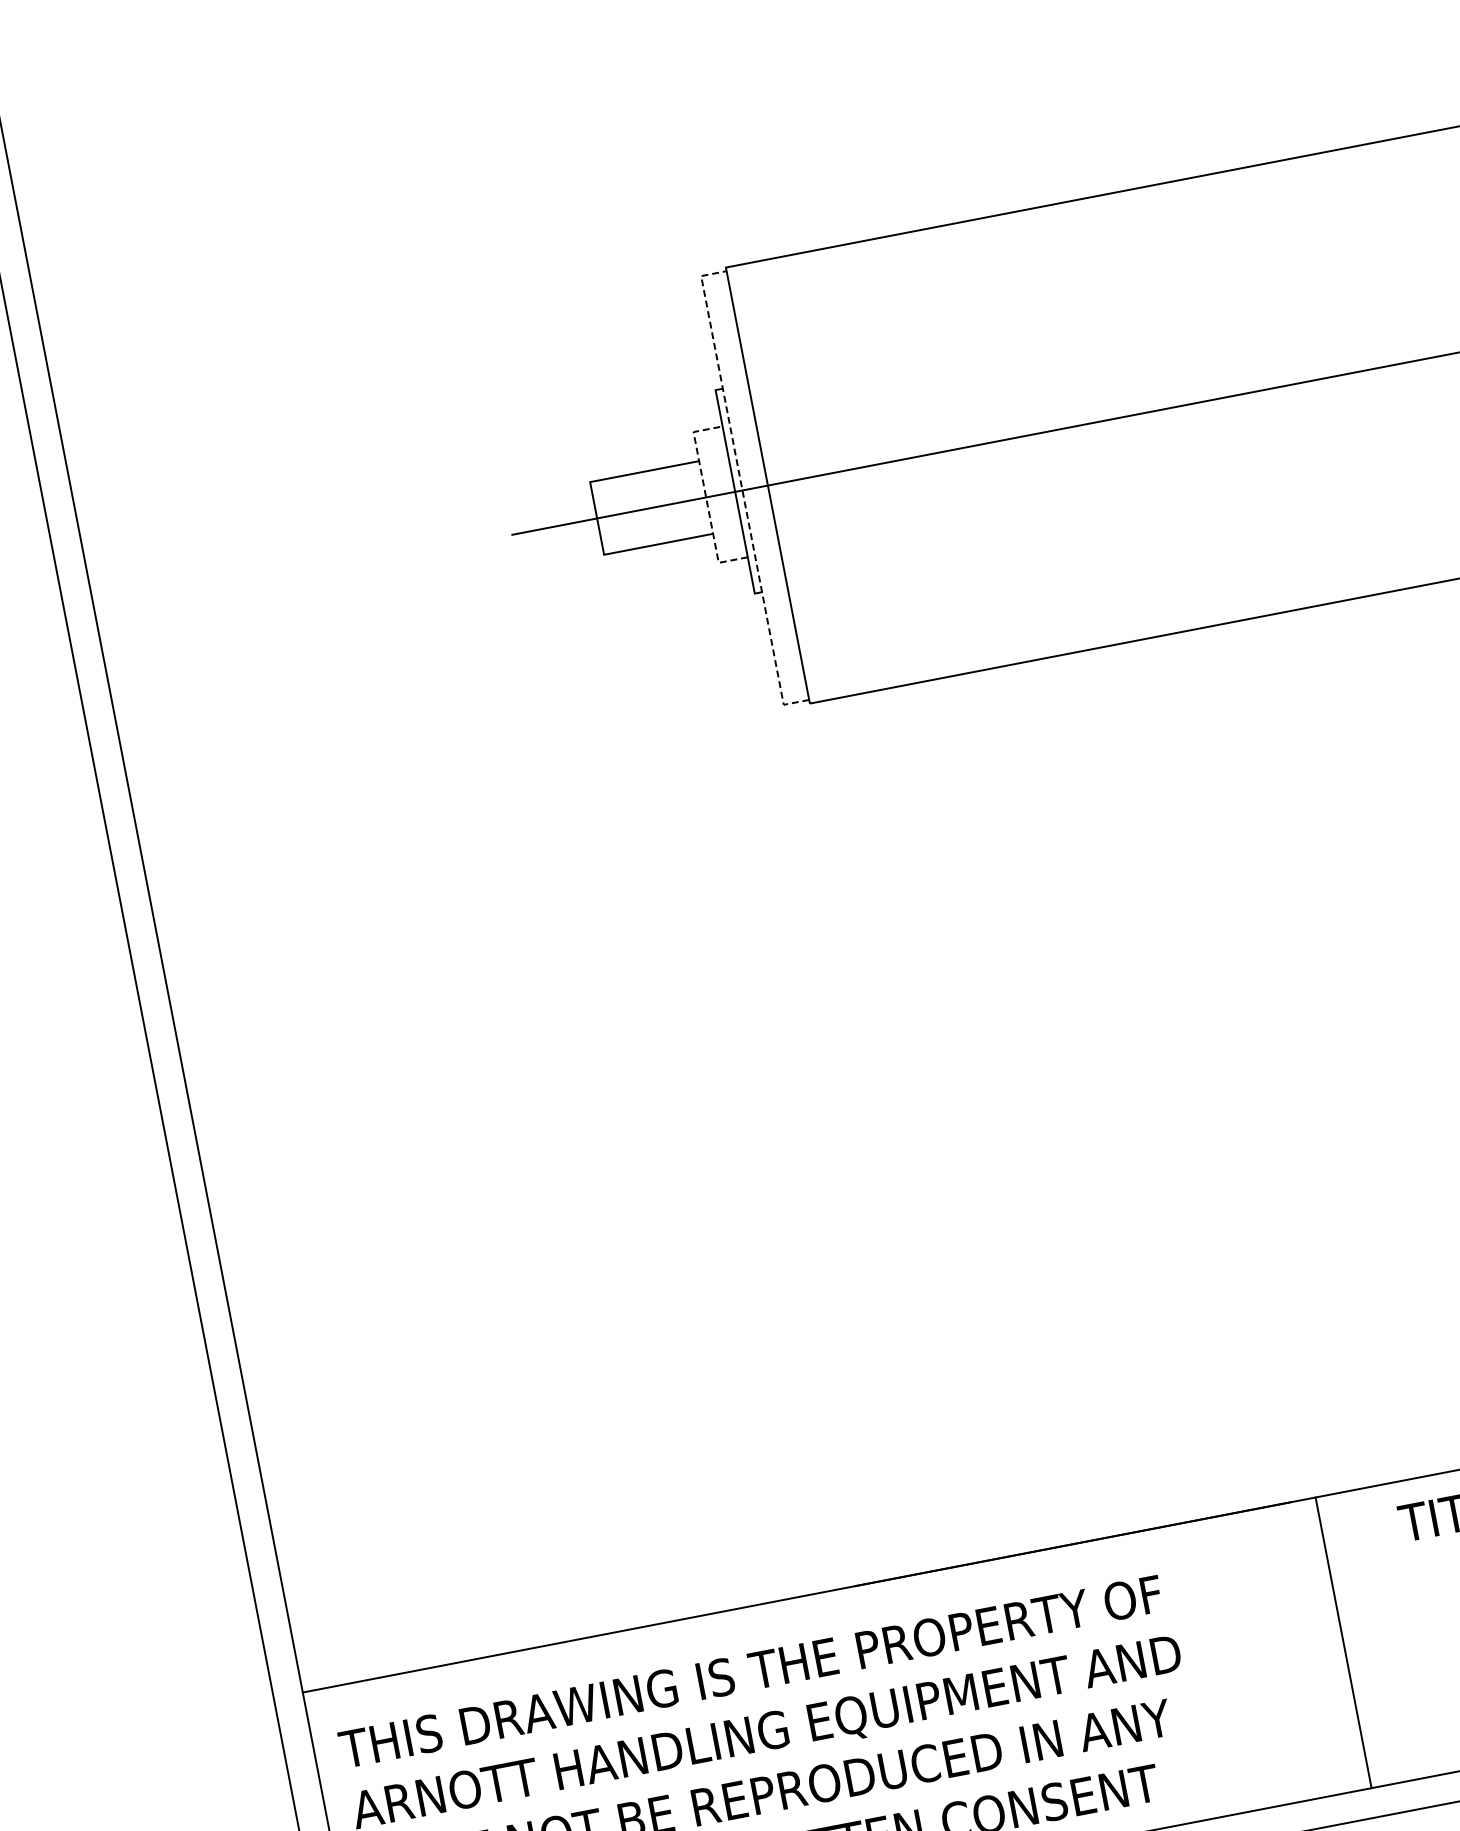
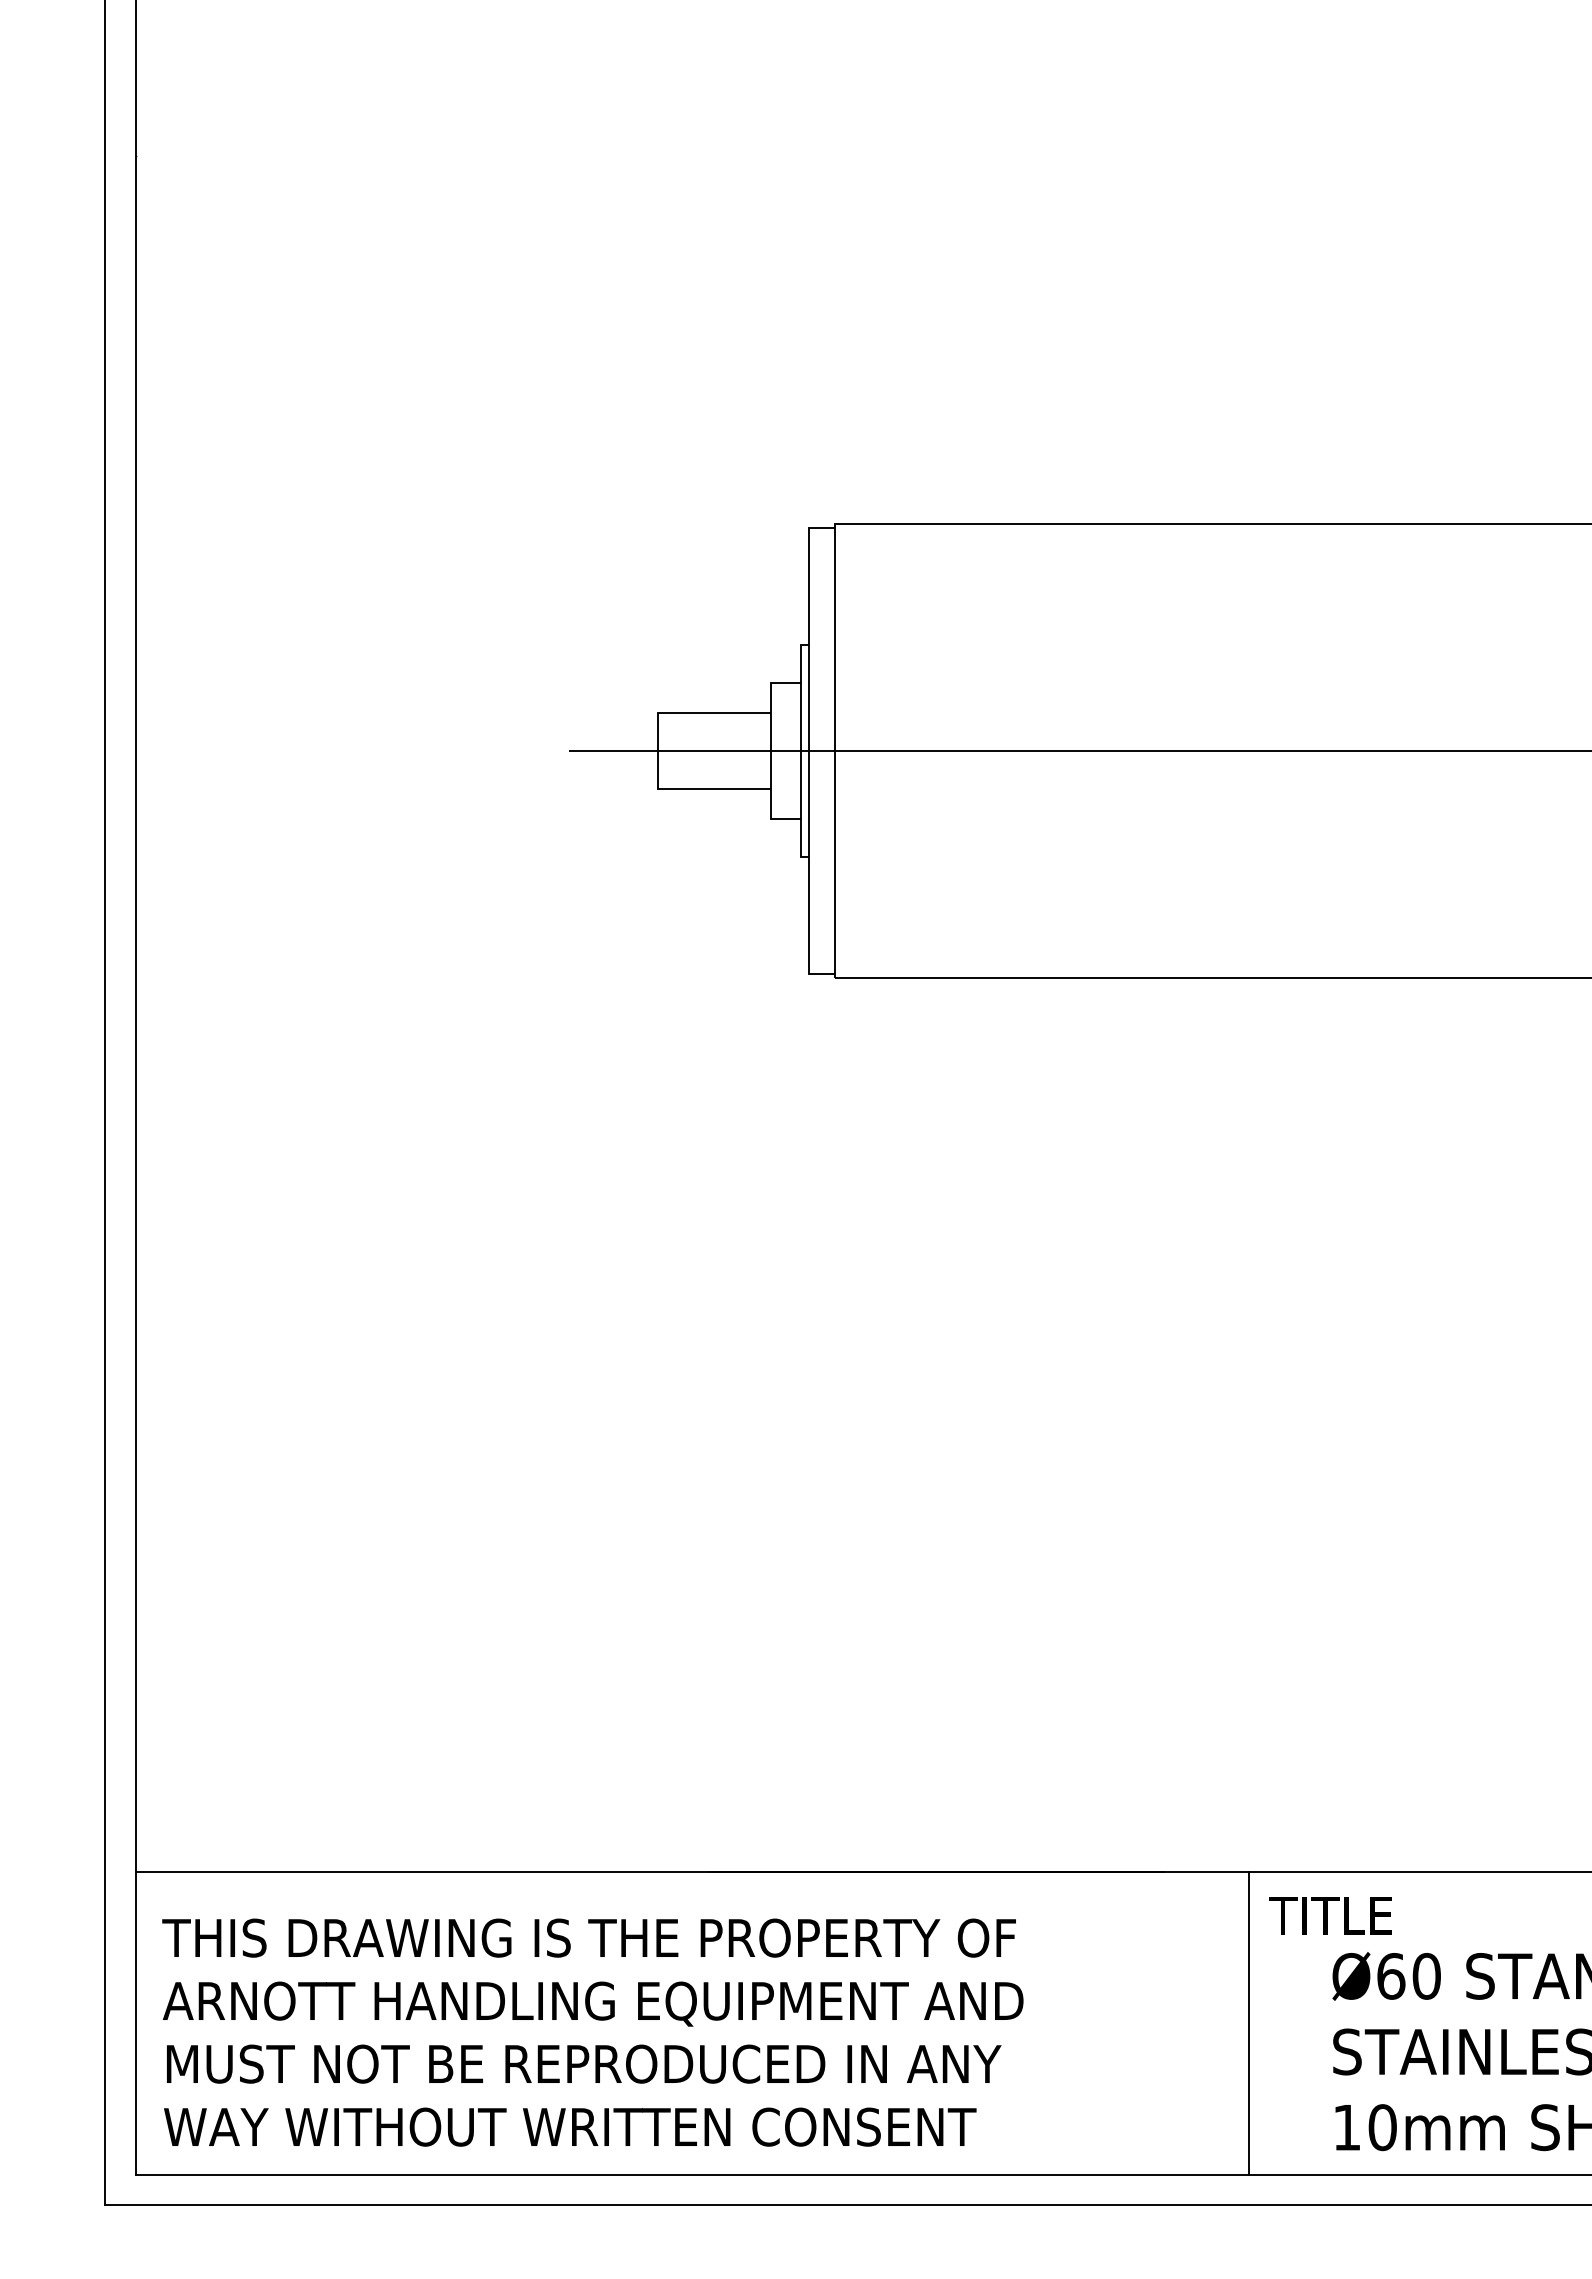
line: (742, 489) -> (809, 750), dashed -> solid
line: (706, 496) -> (771, 750), dashed -> solid
line: (1343, 1642) -> (1249, 2023), moved

